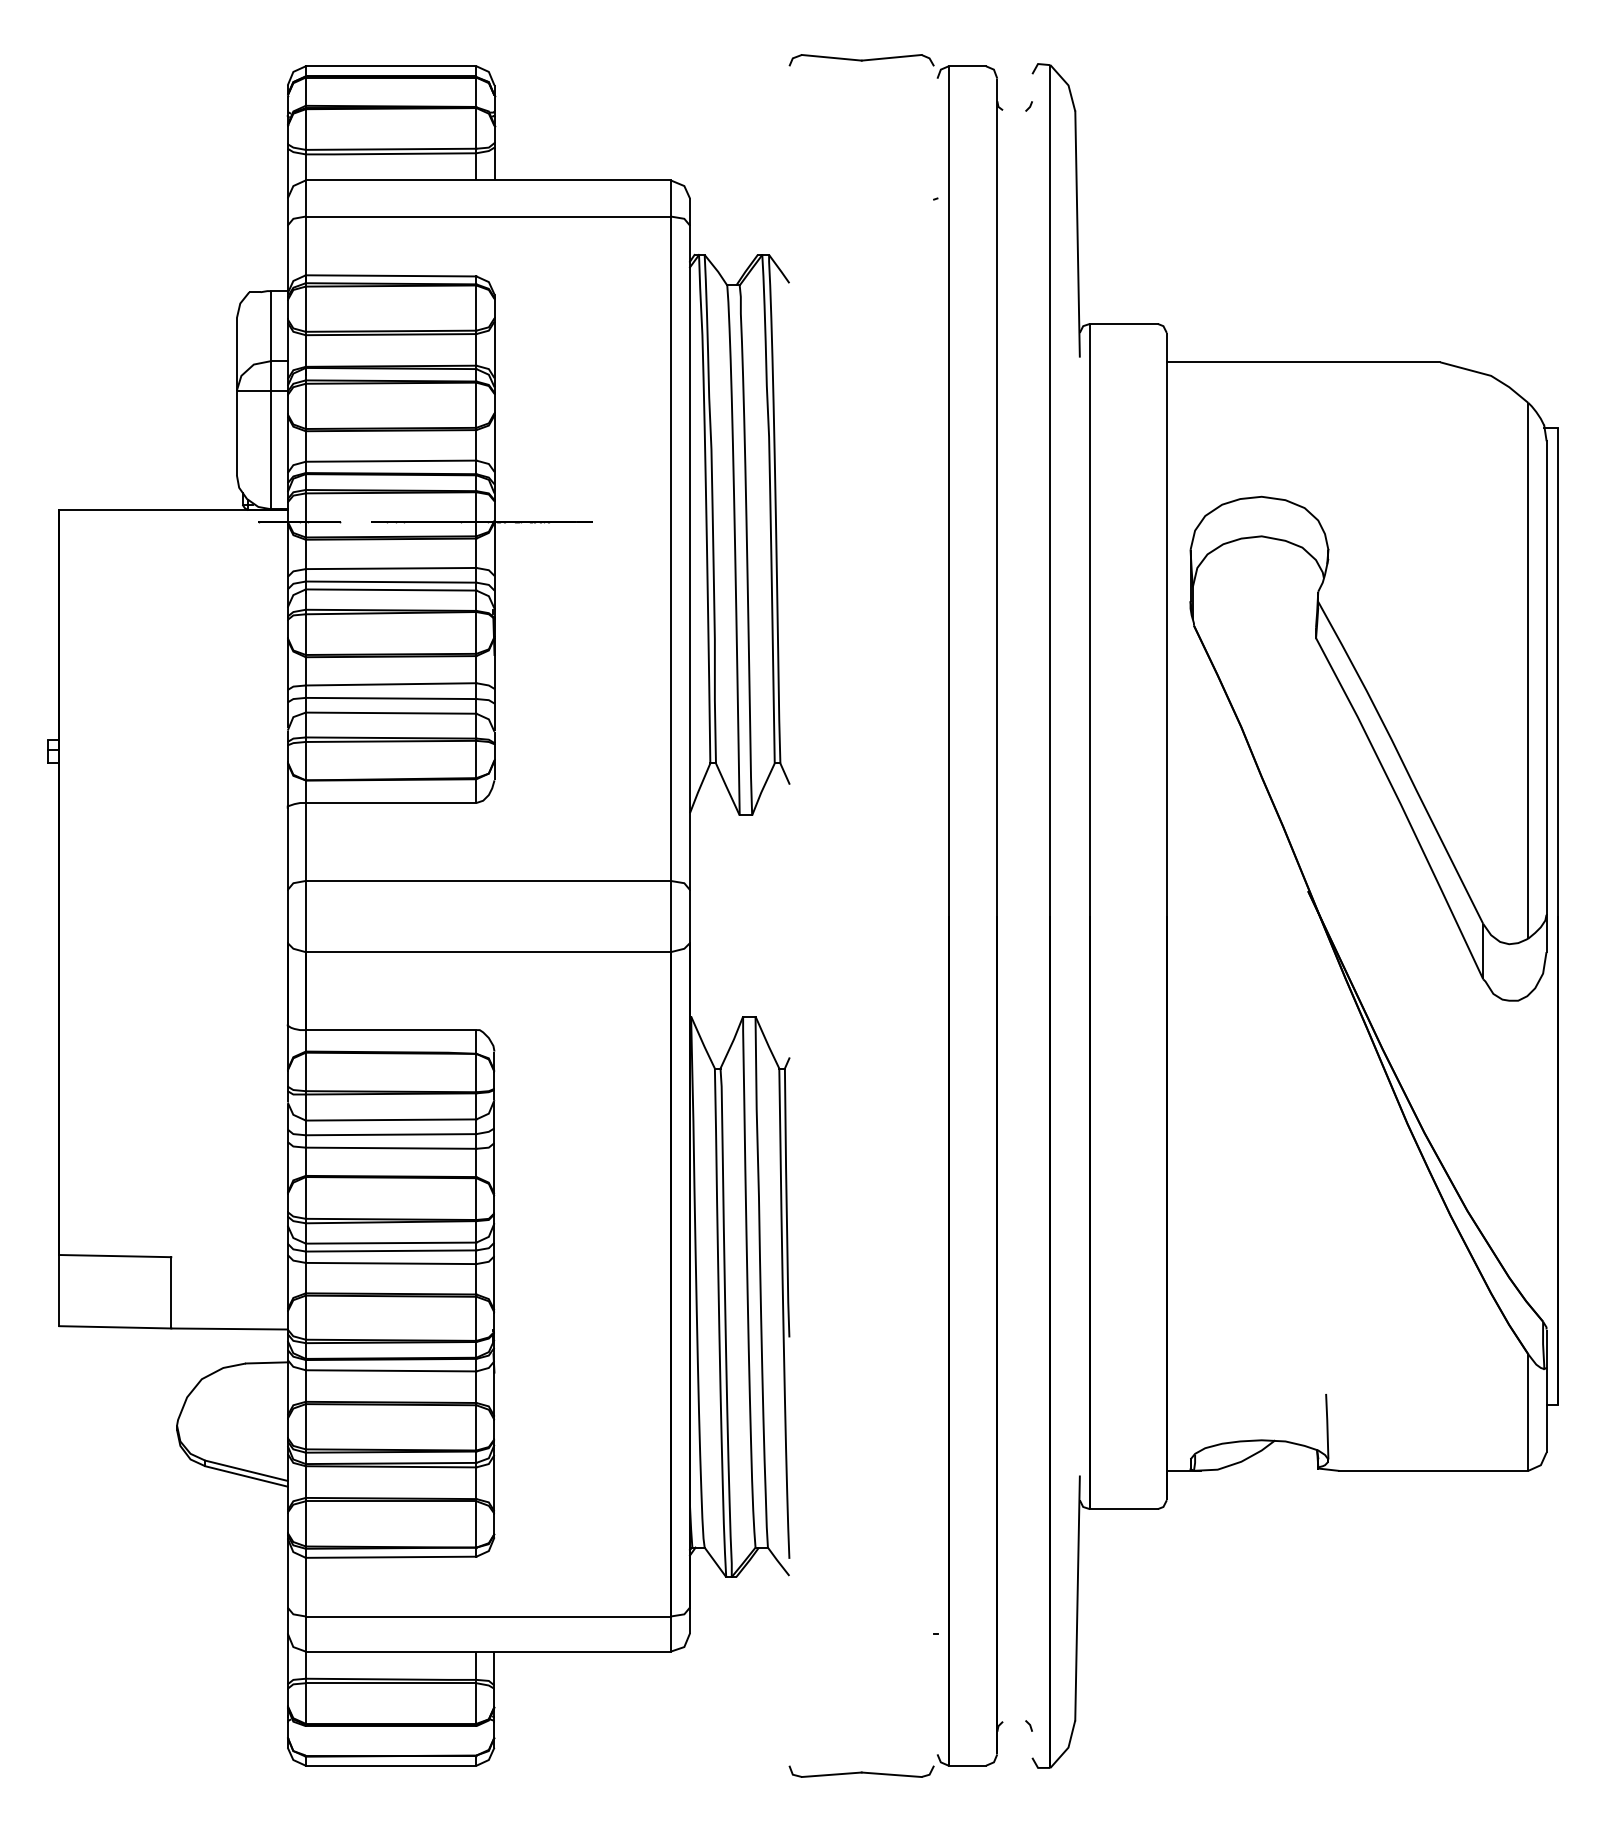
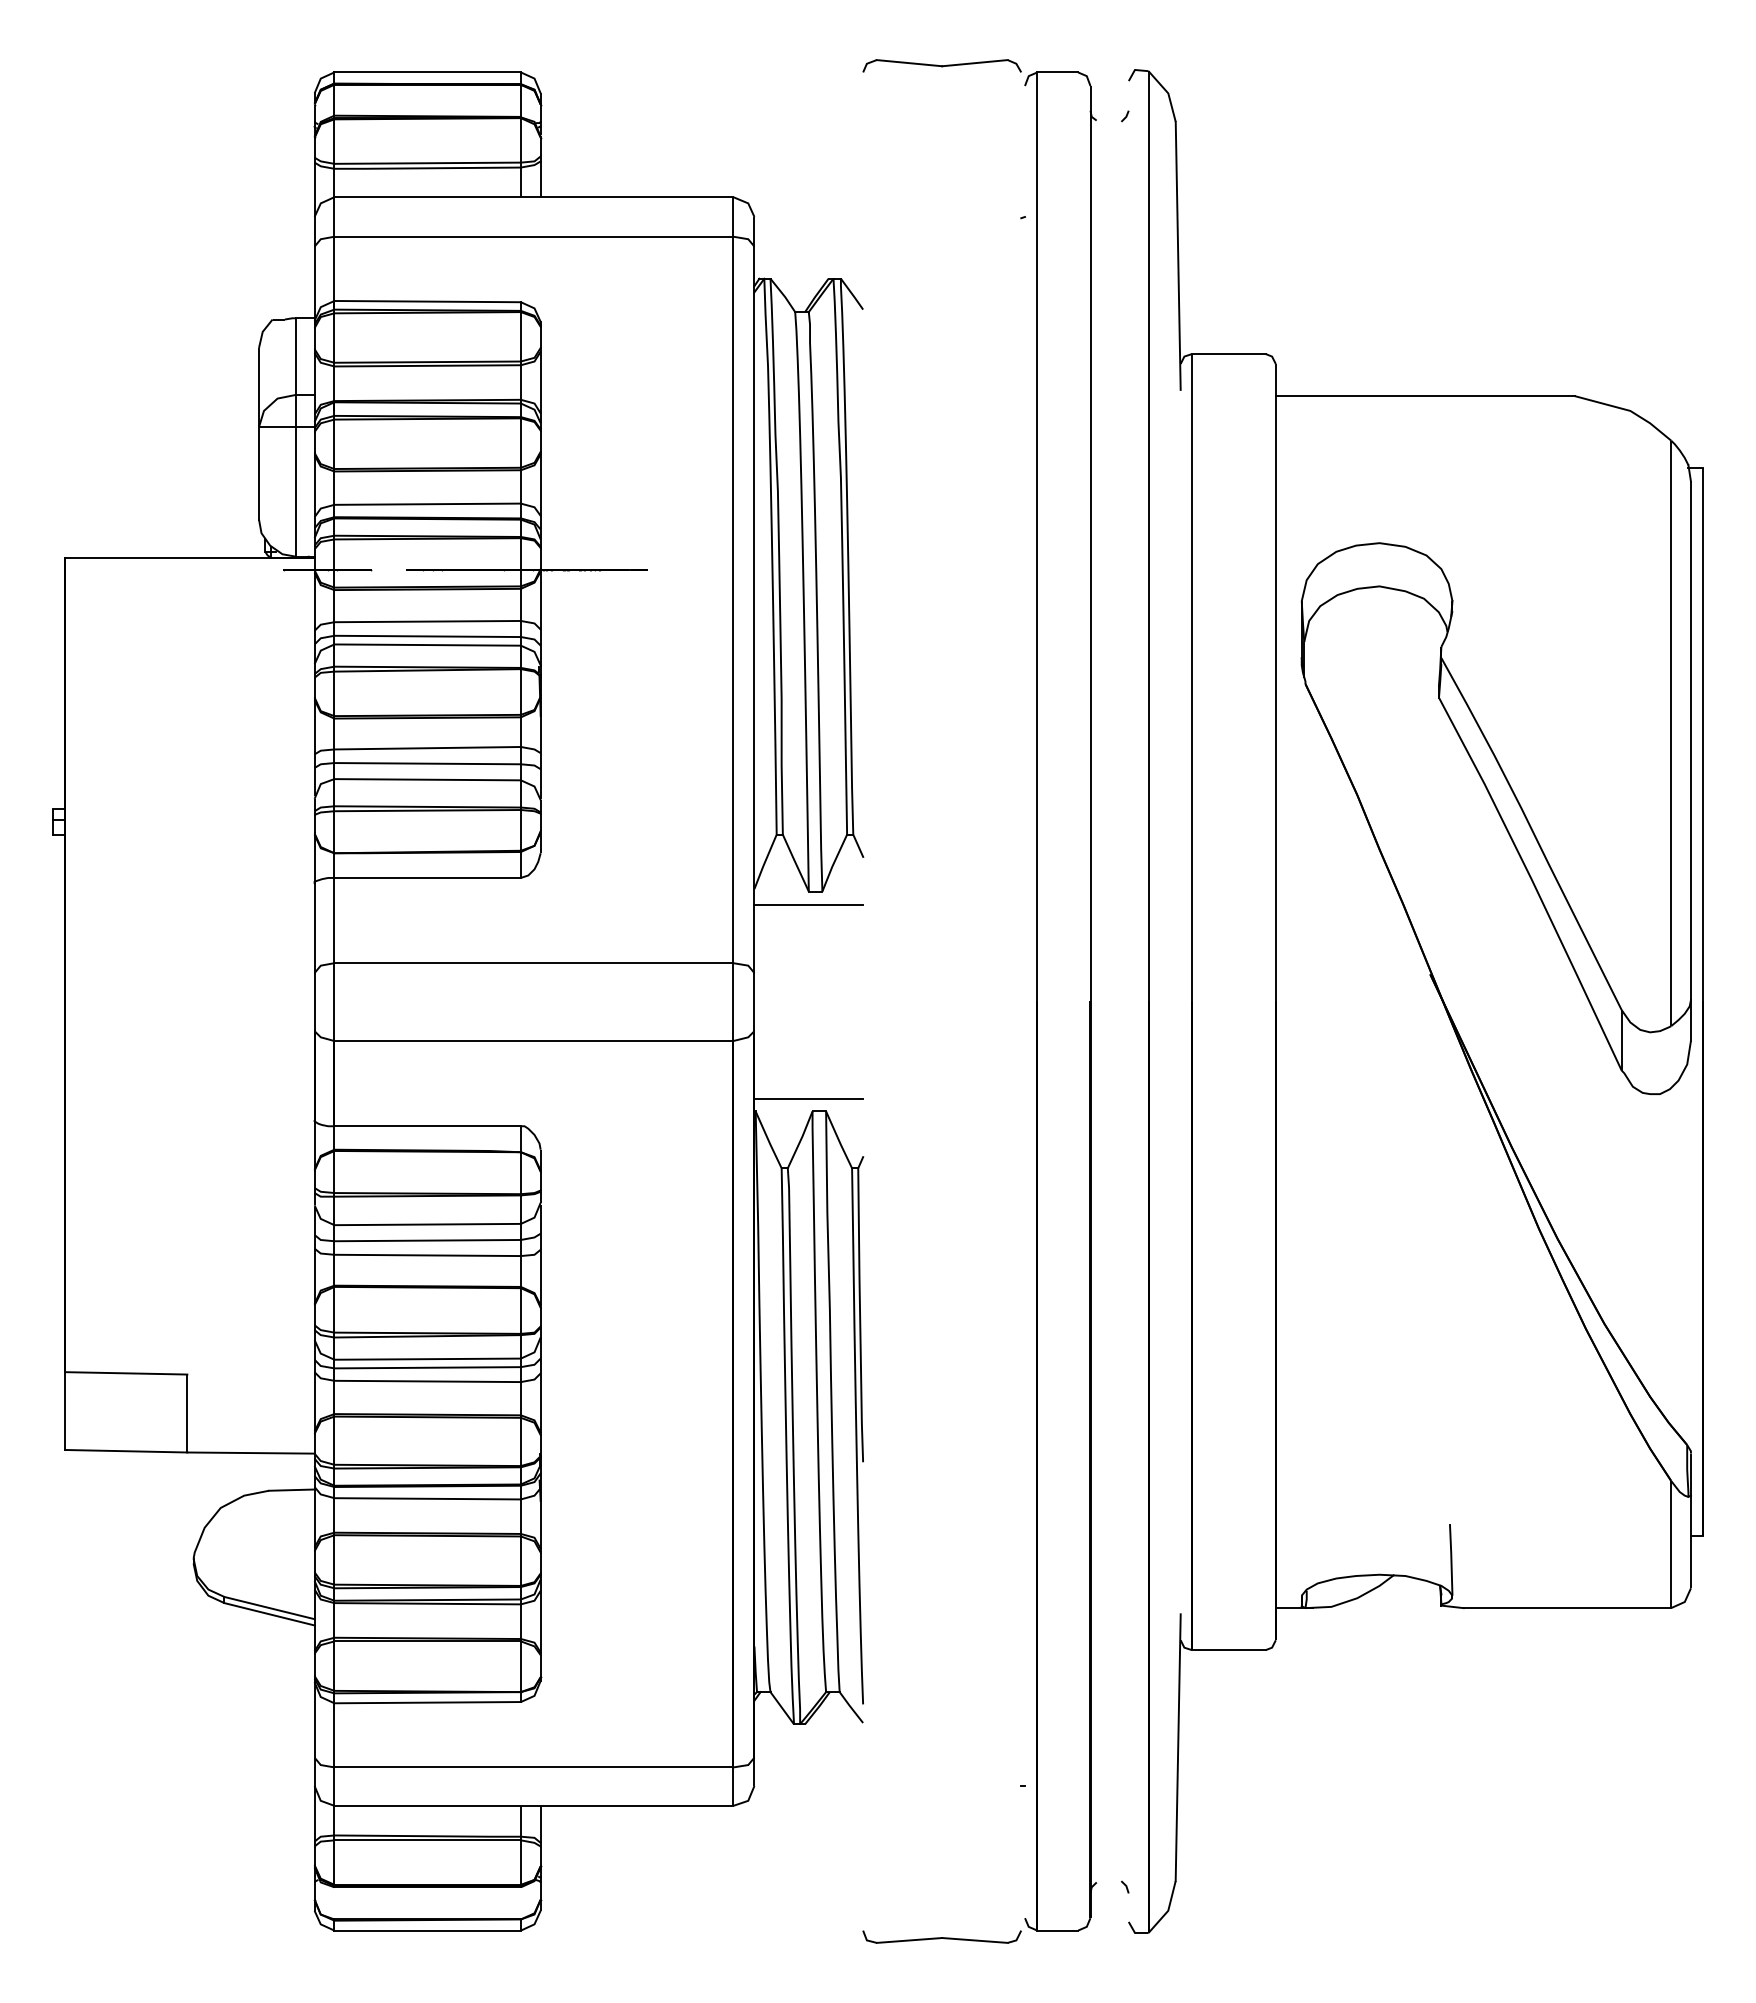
line: (739, 828) -> (808, 905), added
line: (739, 1005) -> (808, 1099), added

